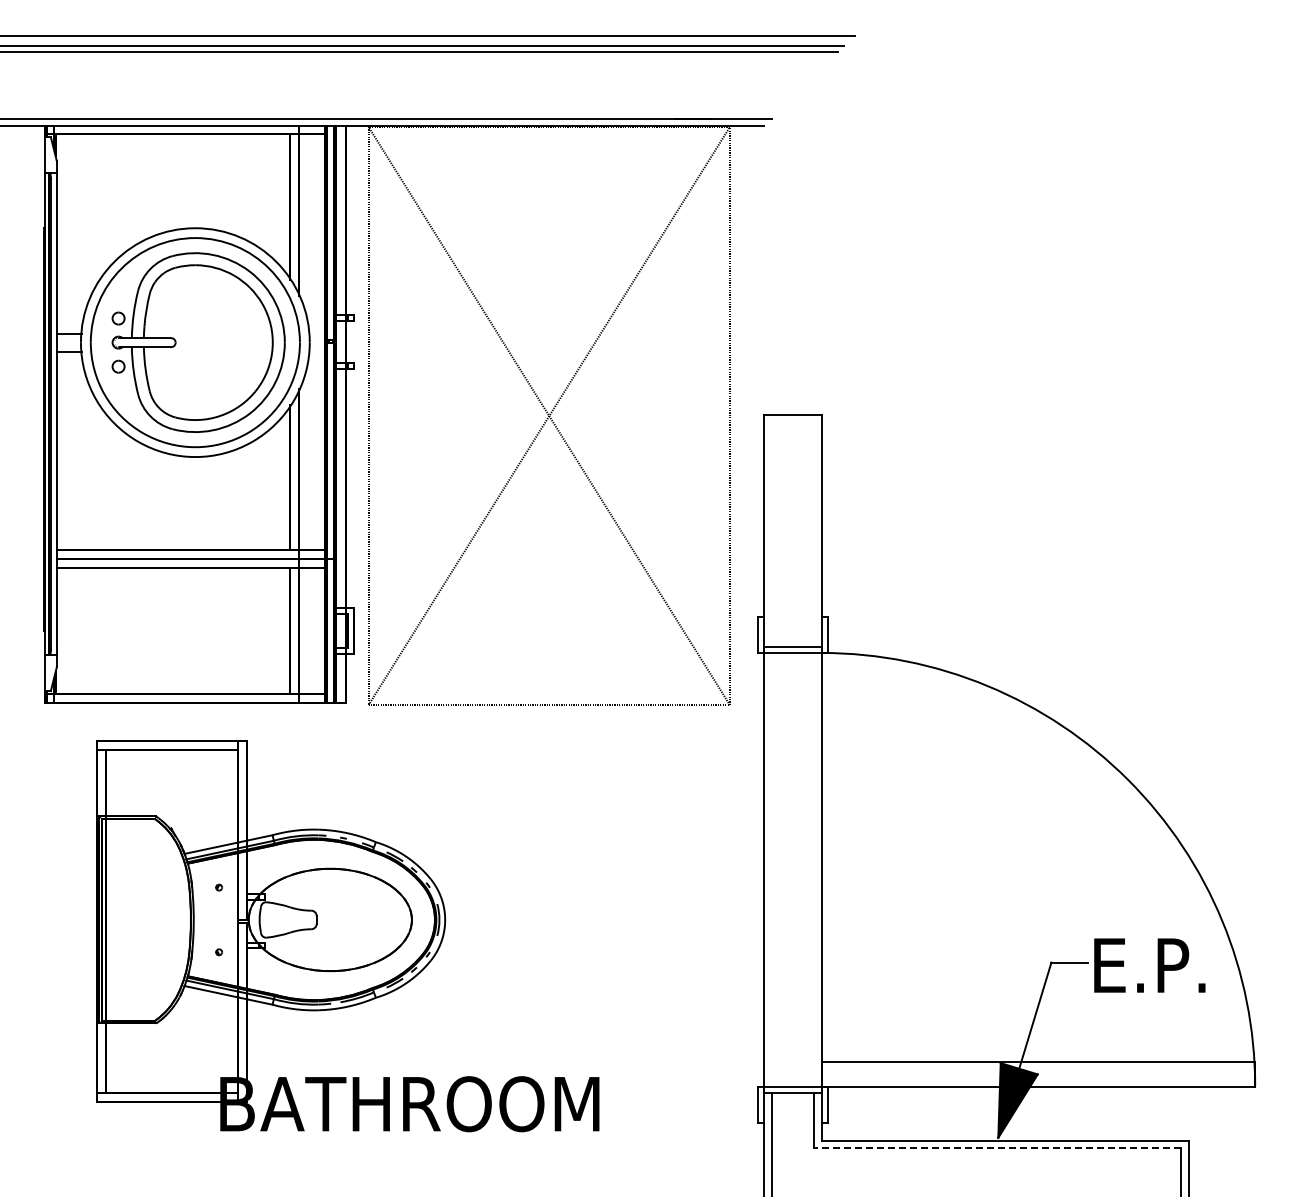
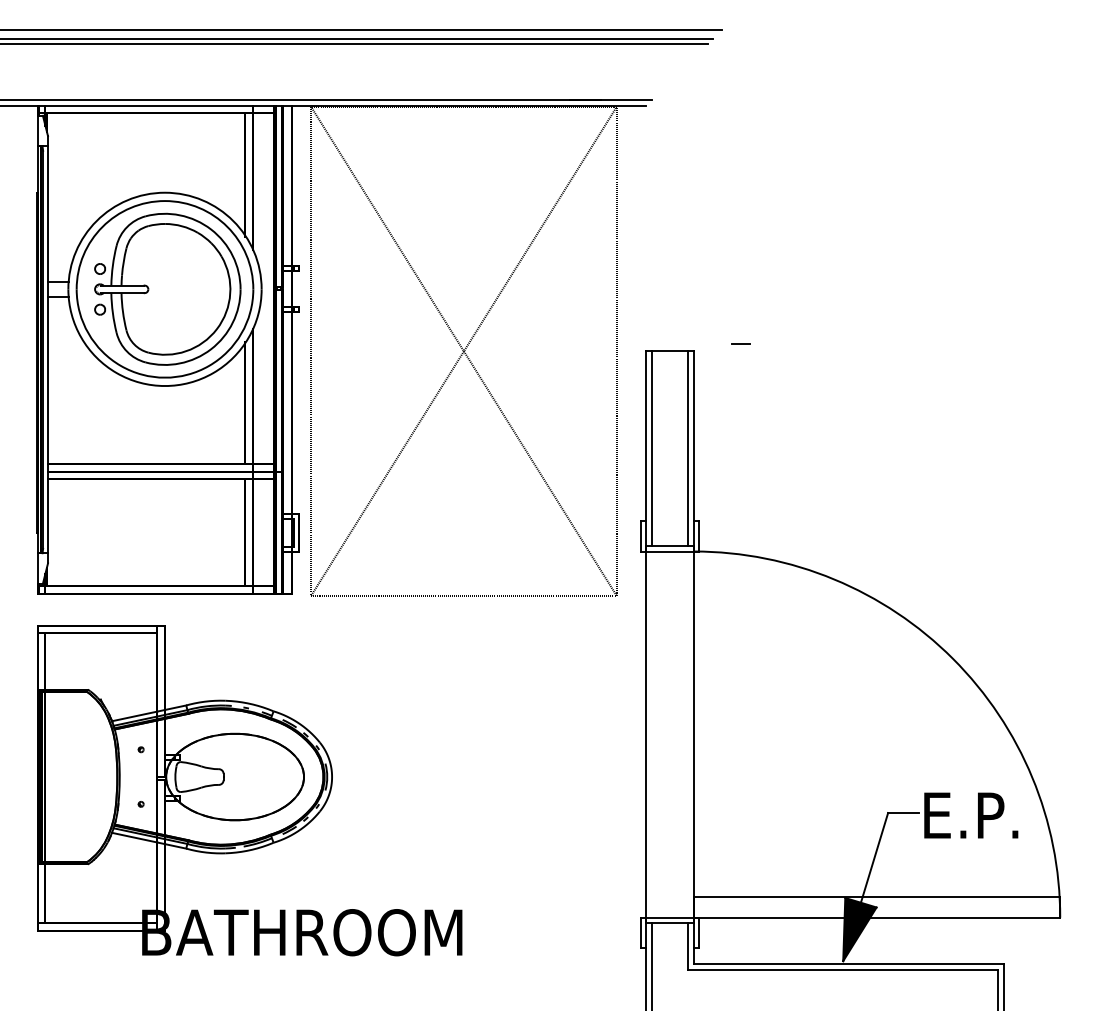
line: (877, 407) -> (741, 344), added
line: (771, 530) -> (651, 448), added
line: (814, 530) -> (687, 448), added
part: (347, 936) -> (249, 791), moved
line: (997, 1148) -> (842, 970), dashed -> solid

